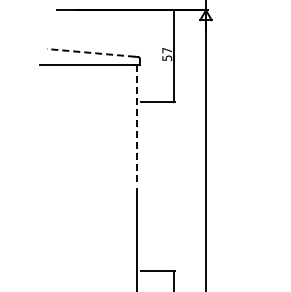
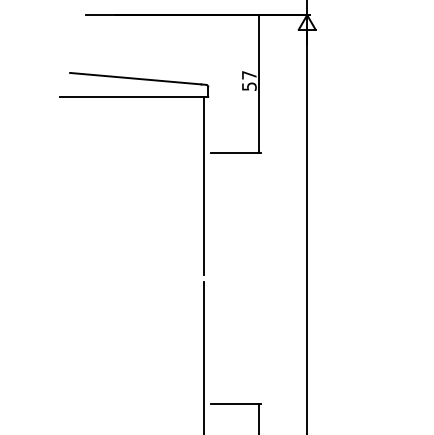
line: (90, 52) -> (134, 78), dashed -> solid
line: (136, 124) -> (203, 185), dashed -> solid

